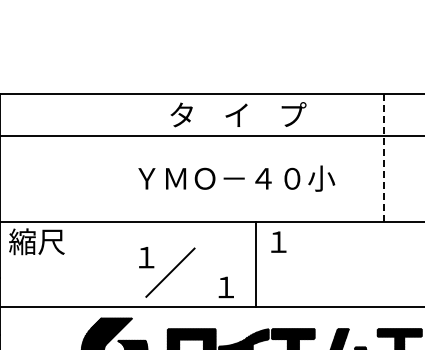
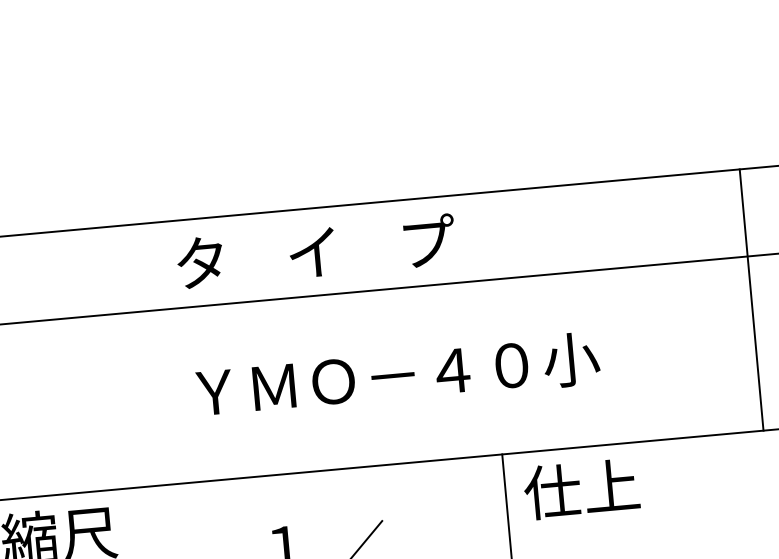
text: (238, 114) -> (316, 250), moved
line: (383, 157) -> (751, 299), dashed -> solid
text: (236, 178) -> (397, 375), moved
text: (292, 241) -> (580, 488), １ -> 仕上

